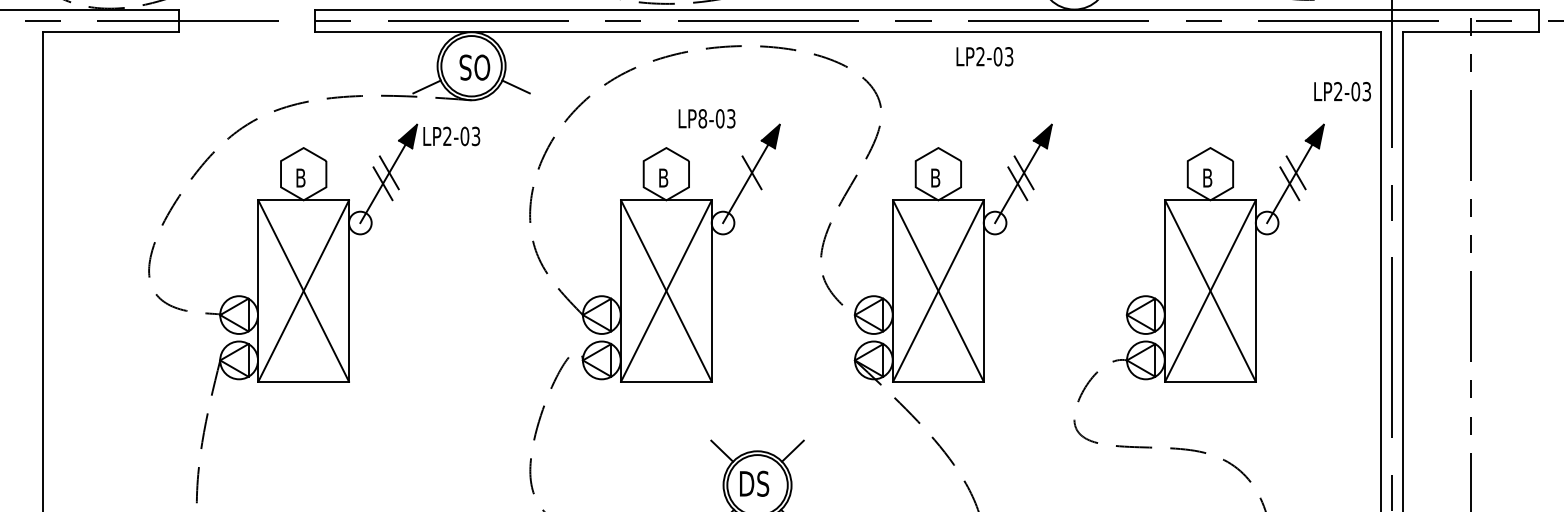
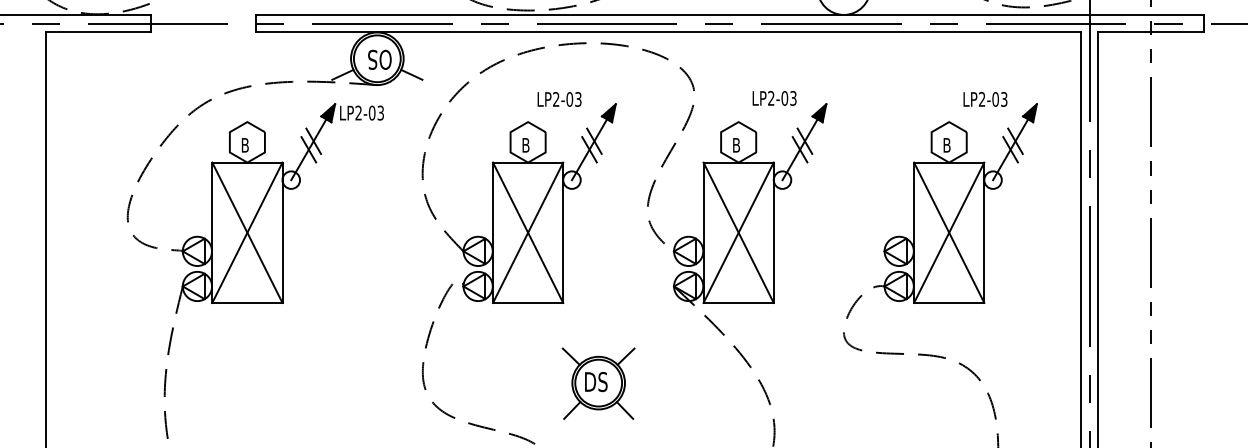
text: (984, 56) -> (774, 98), moved
text: (1342, 91) -> (985, 99), moved
text: (703, 118) -> (556, 99), LP8-03 -> LP2-03
line: (745, 183) -> (589, 149), added

